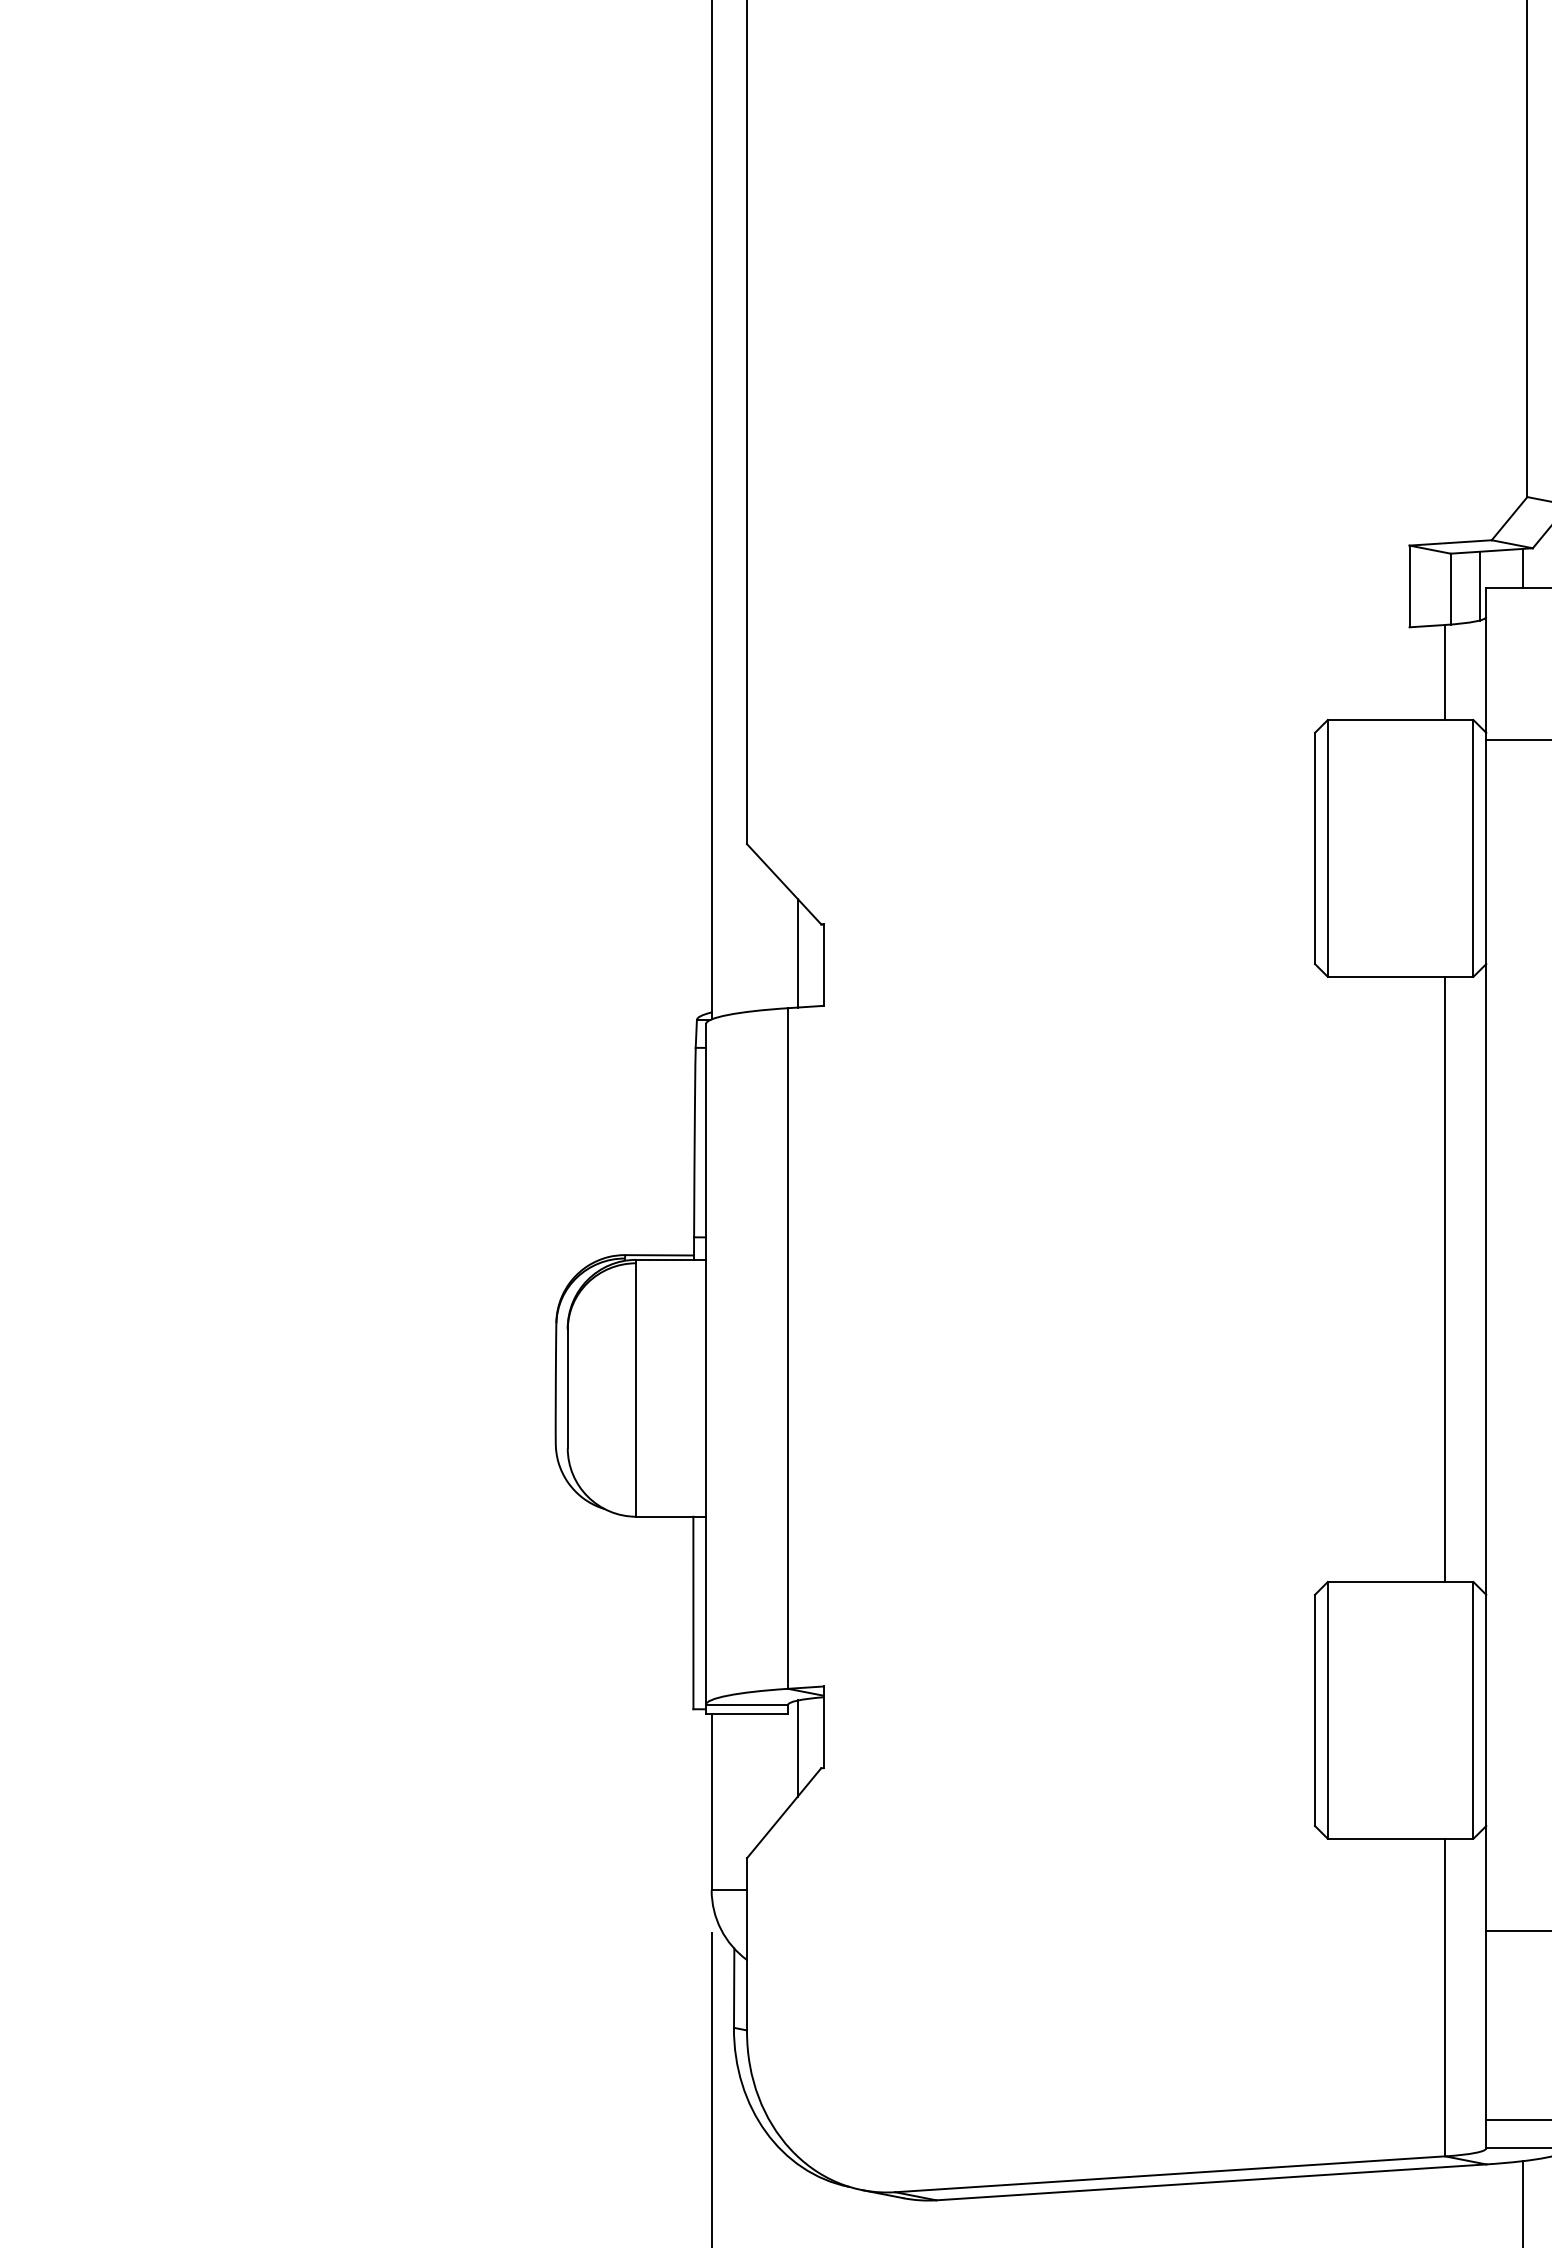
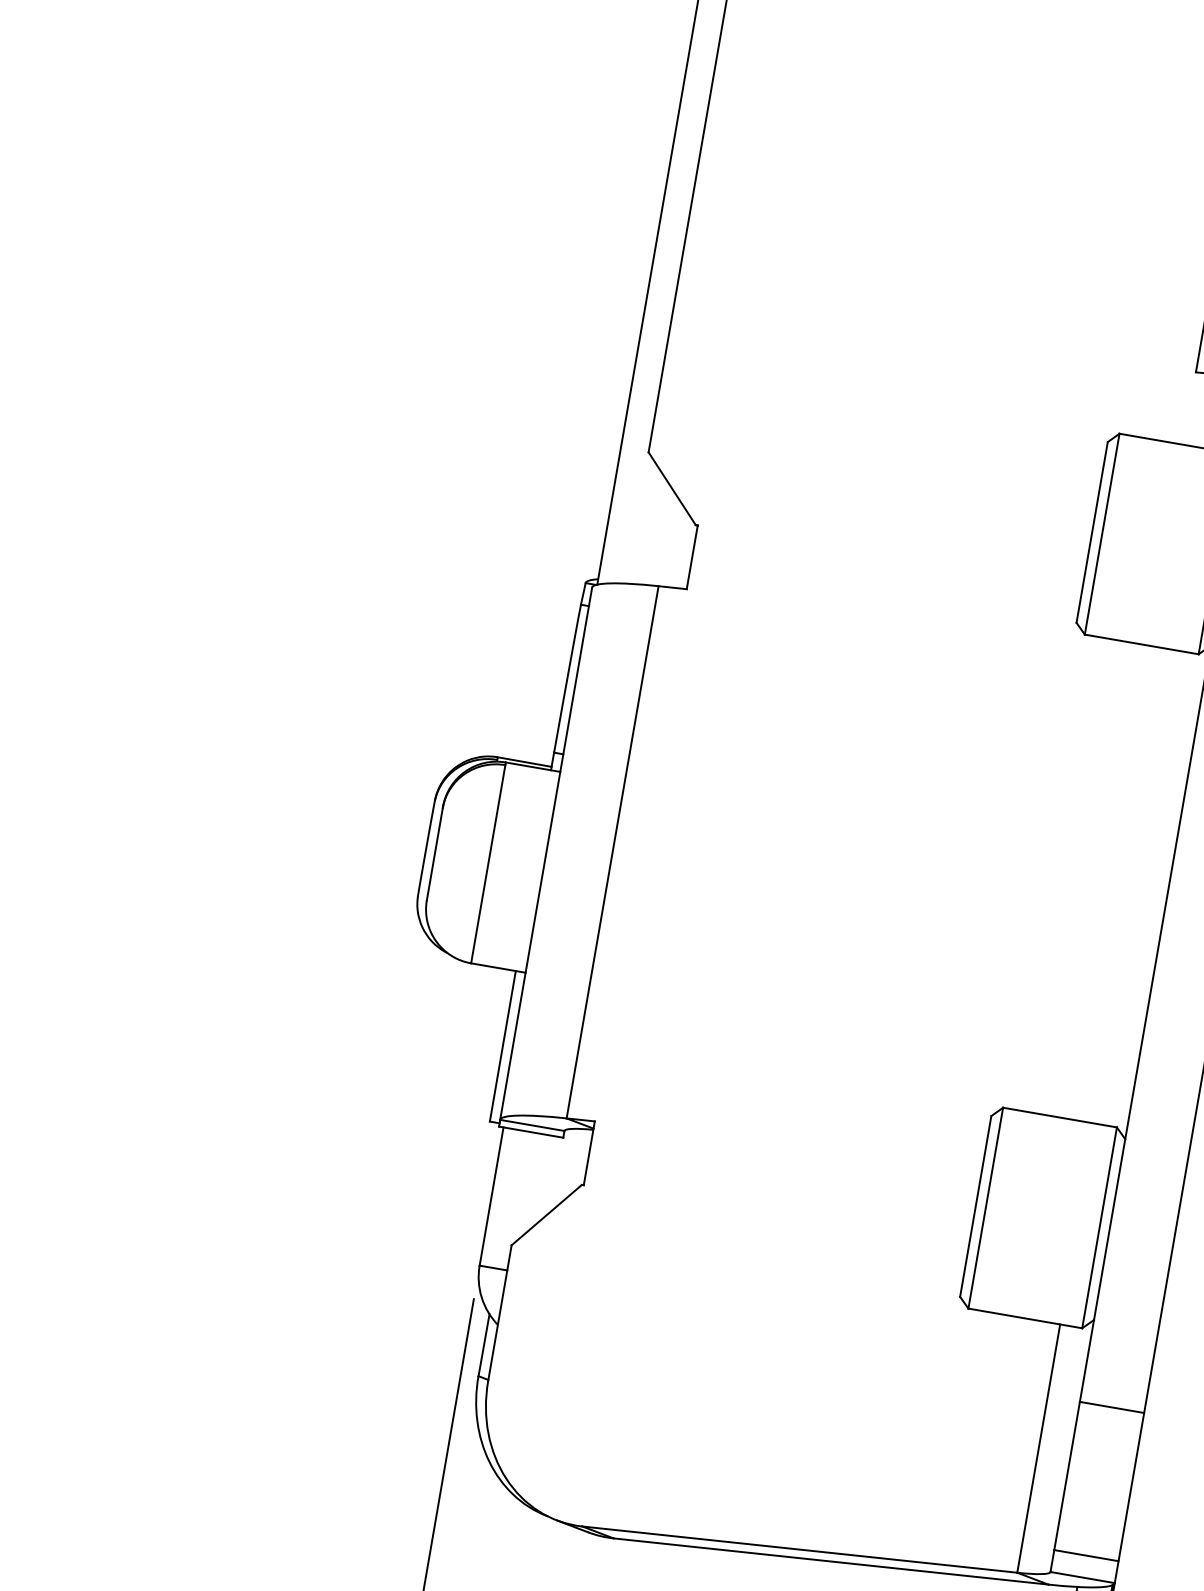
line: (797, 953) -> (673, 544), removed
line: (1445, 1278) -> (1136, 886), removed
line: (797, 1748) -> (565, 1166), removed

